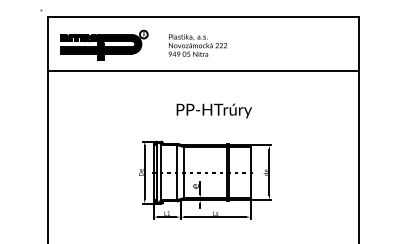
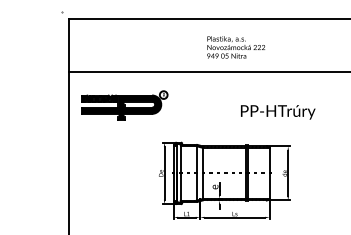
part: (104, 44) -> (124, 104), moved
text: (197, 45) -> (235, 47), moved
text: (213, 110) -> (277, 111), moved

